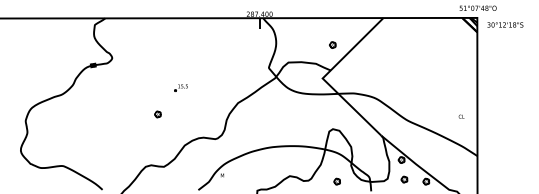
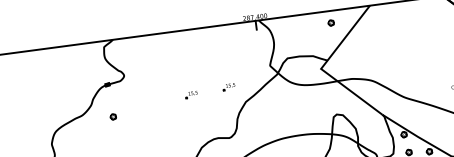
part: (332, 44) -> (330, 22), moved
part: (221, 84) -> (228, 86), added
part: (157, 114) -> (112, 117), moved

